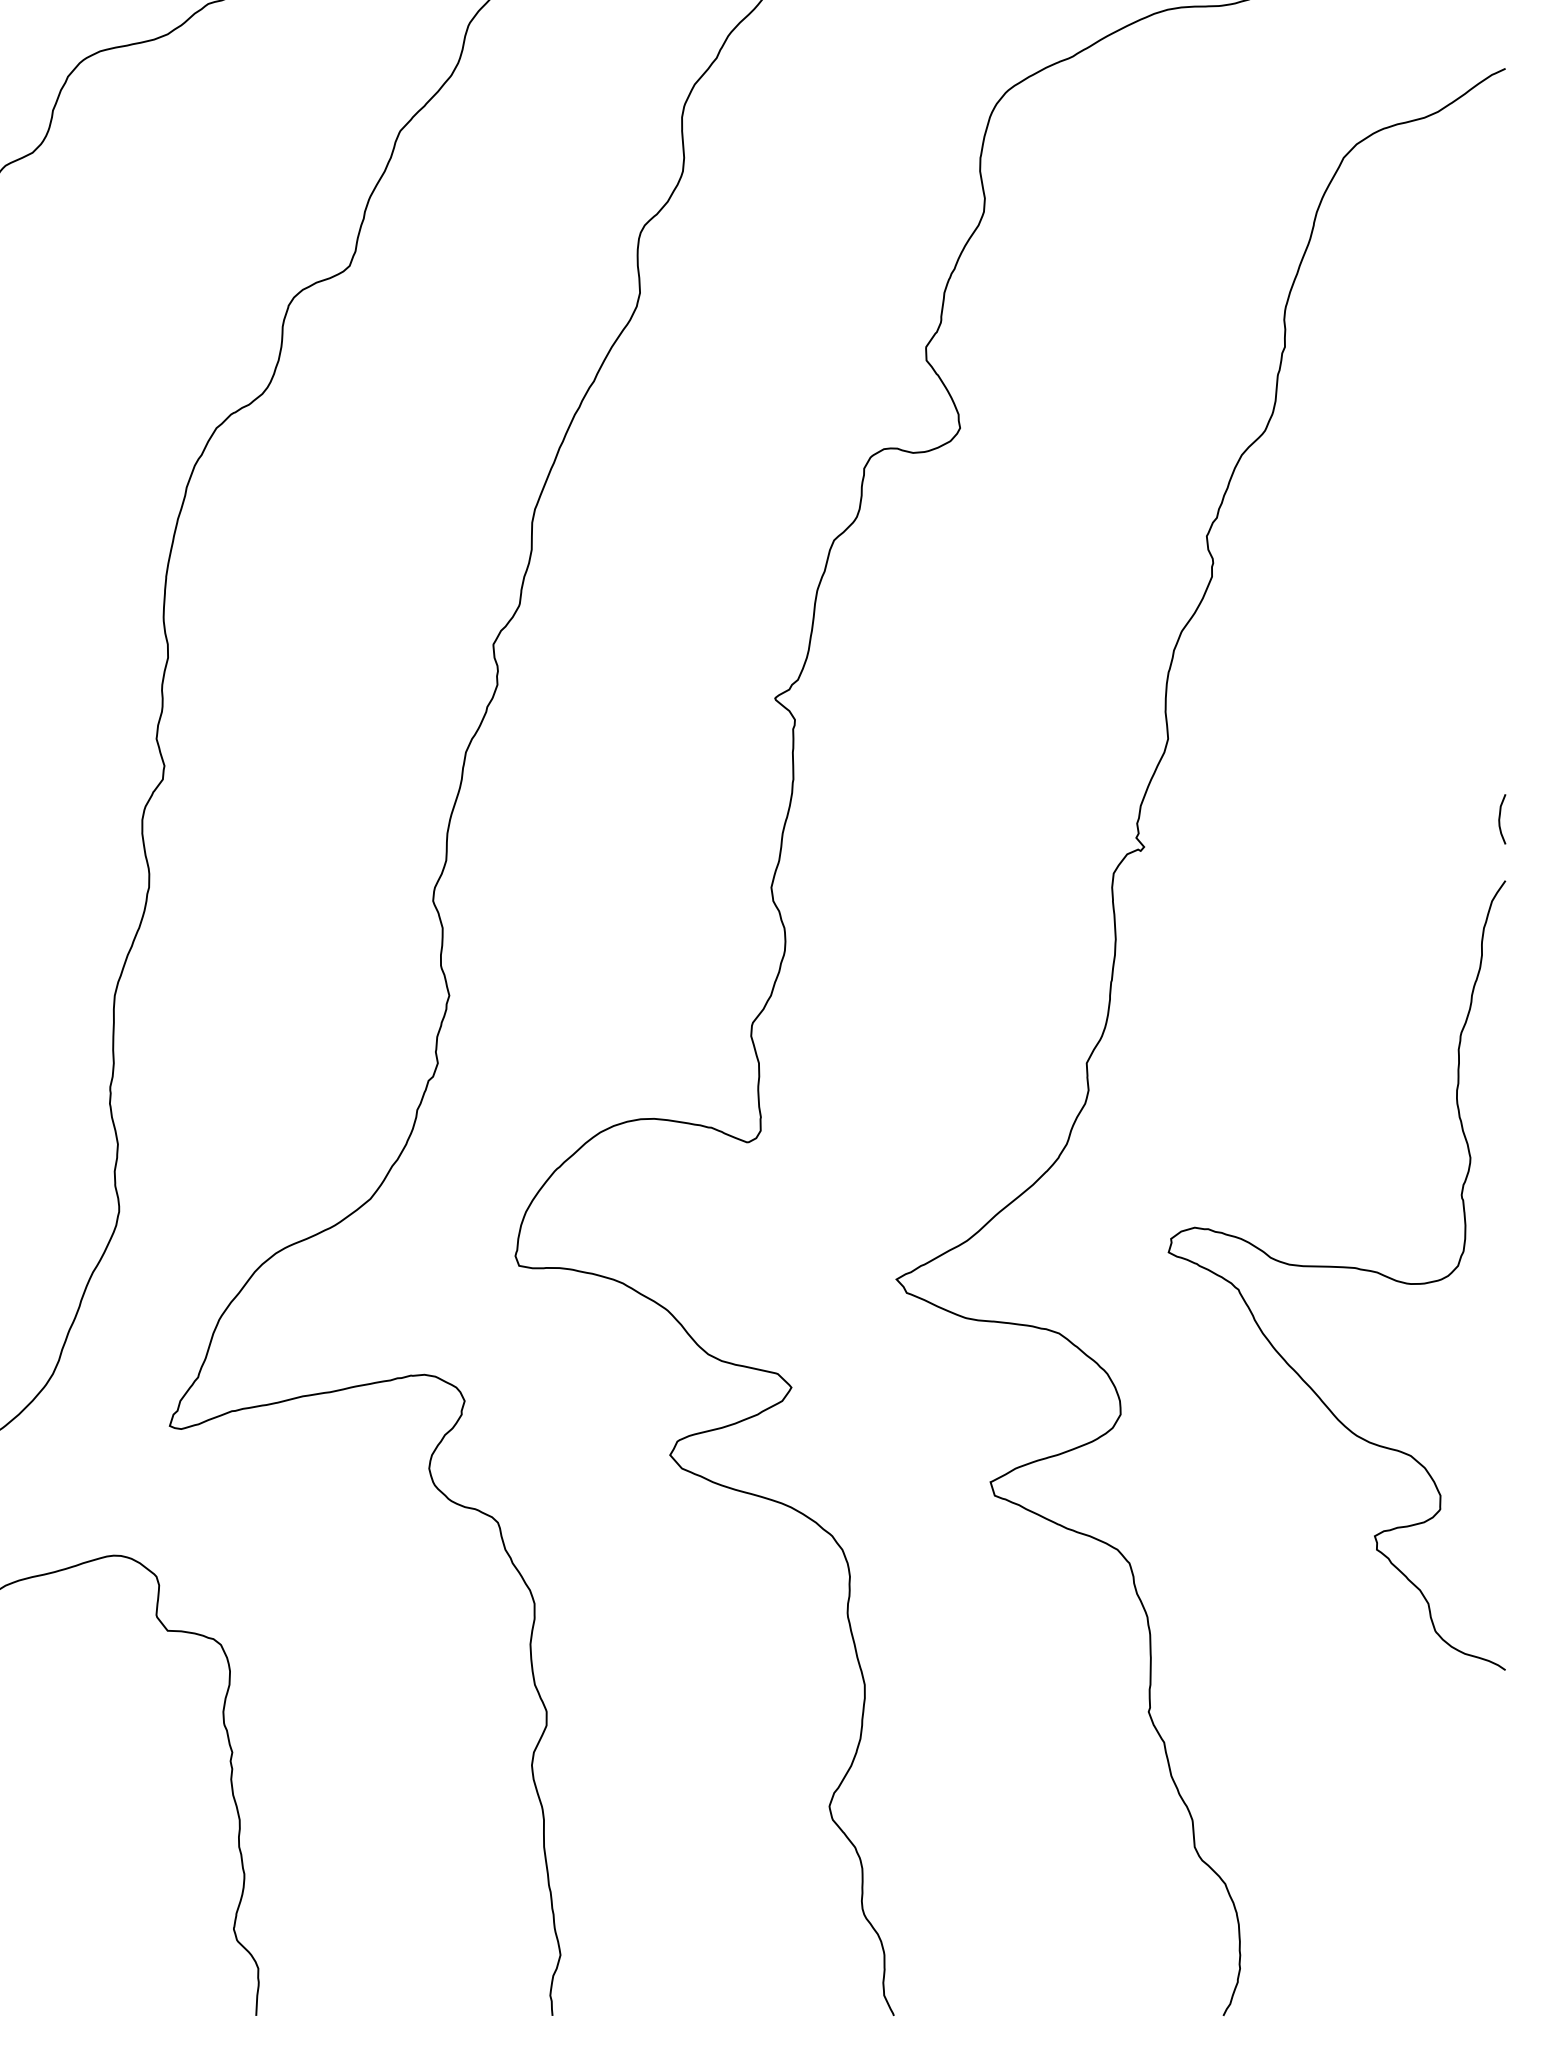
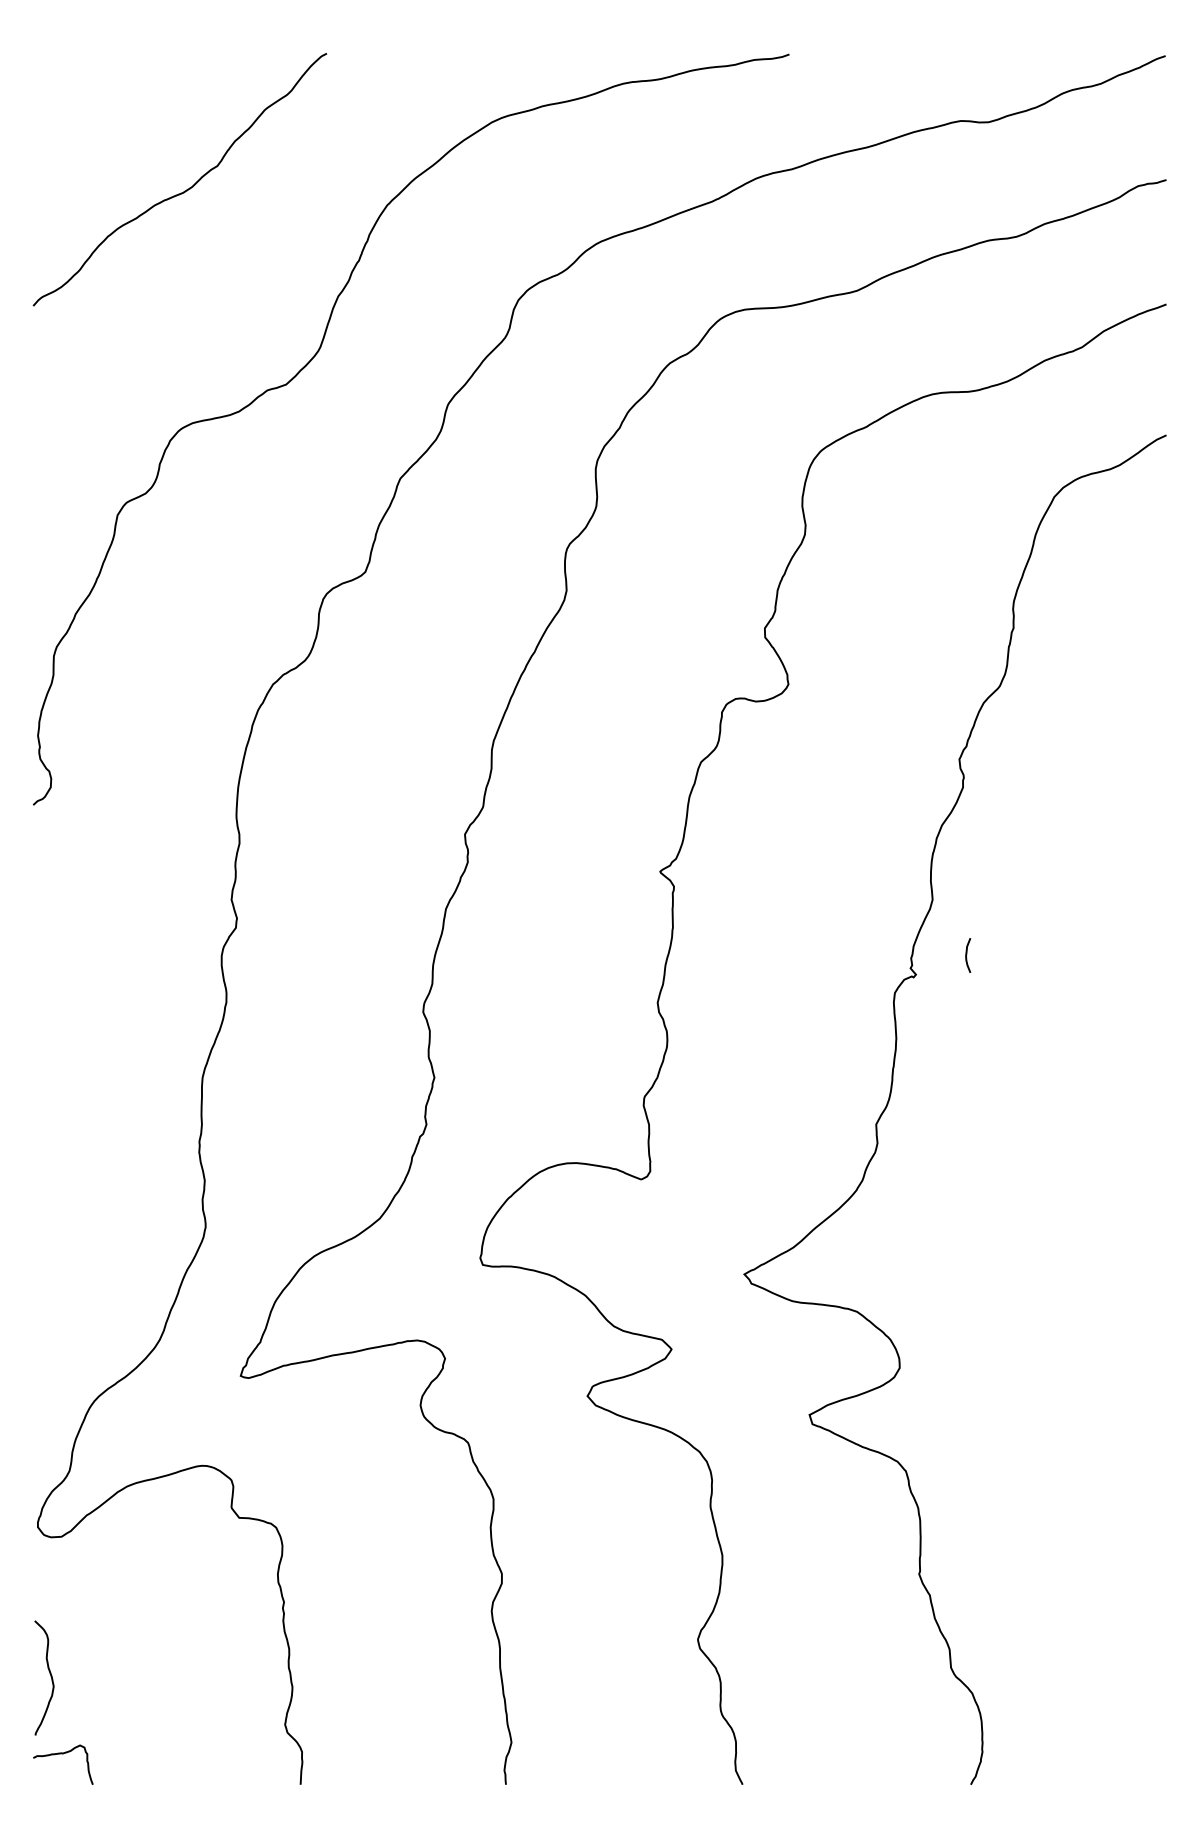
curve: (1501, 817) -> (967, 954), moved
curve: (1336, 1268) -> (1049, 1266), removed

